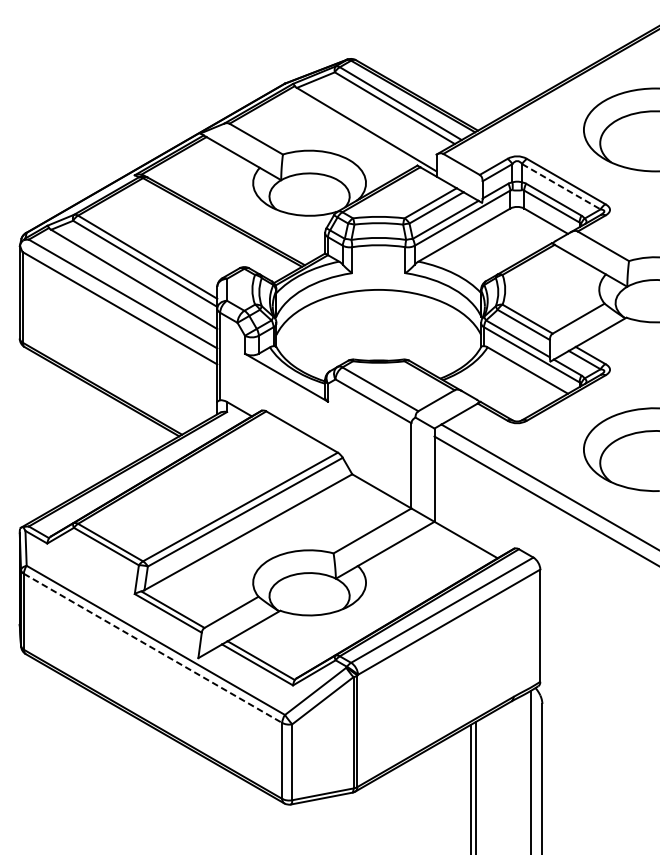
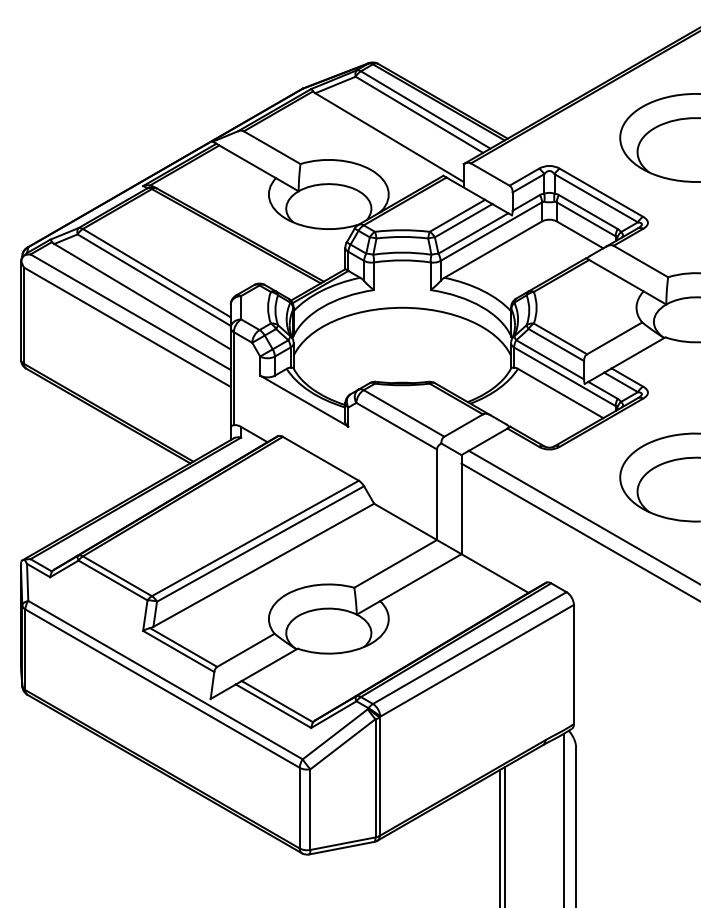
line: (561, 186) -> (596, 198), dashed -> solid
line: (153, 648) -> (163, 688), dashed -> solid

